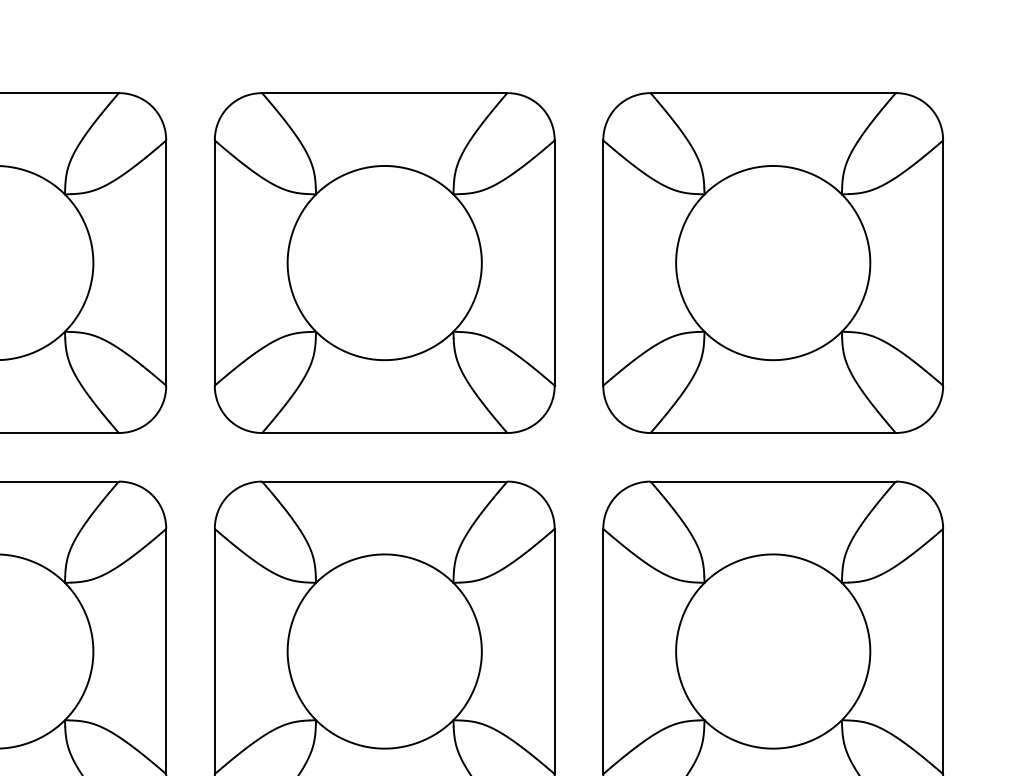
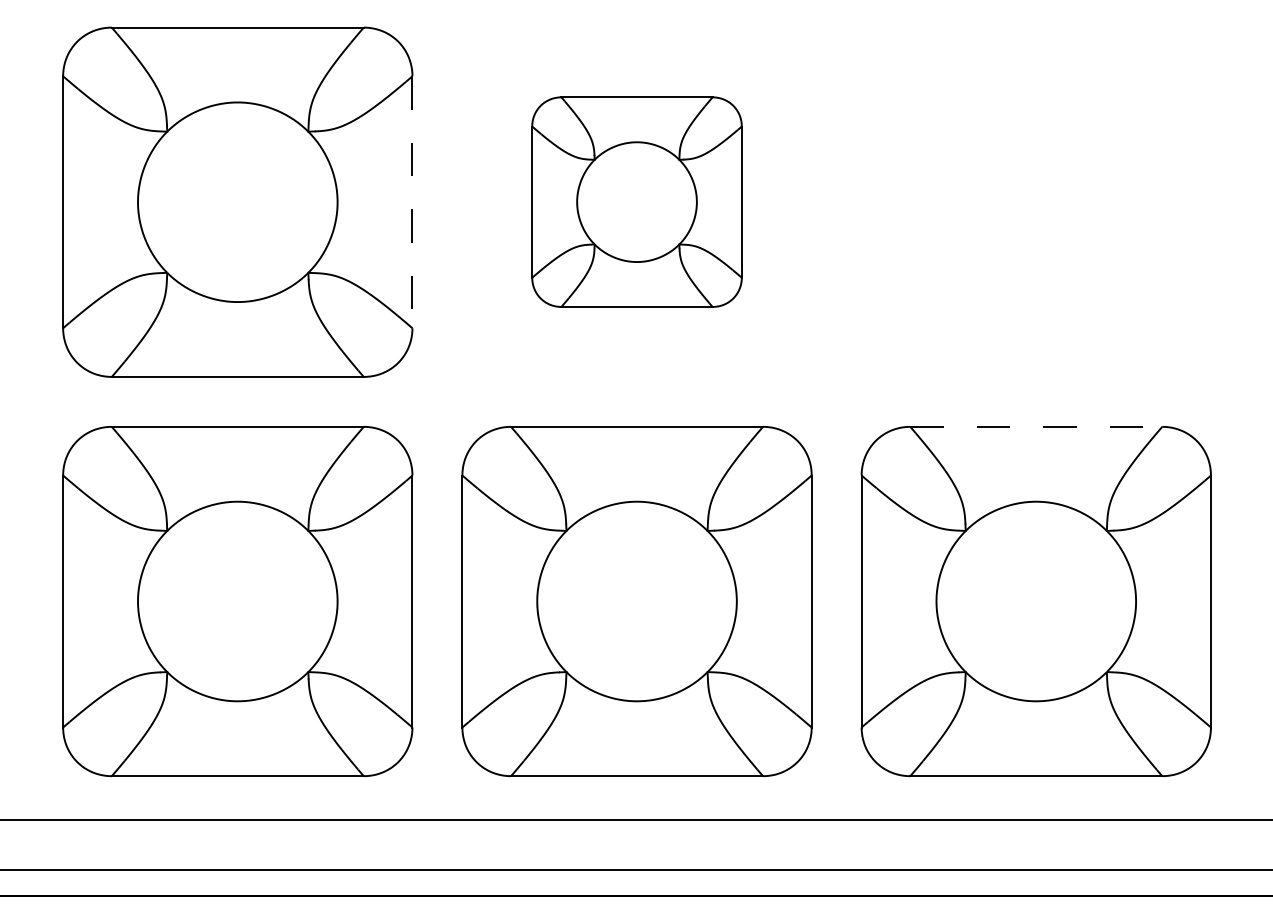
part: (384, 262) -> (636, 201), size x0.6
part: (772, 262) -> (1035, 201), removed
line: (166, 263) -> (412, 202), solid -> dashed
line: (773, 481) -> (1036, 426), solid -> dashed

